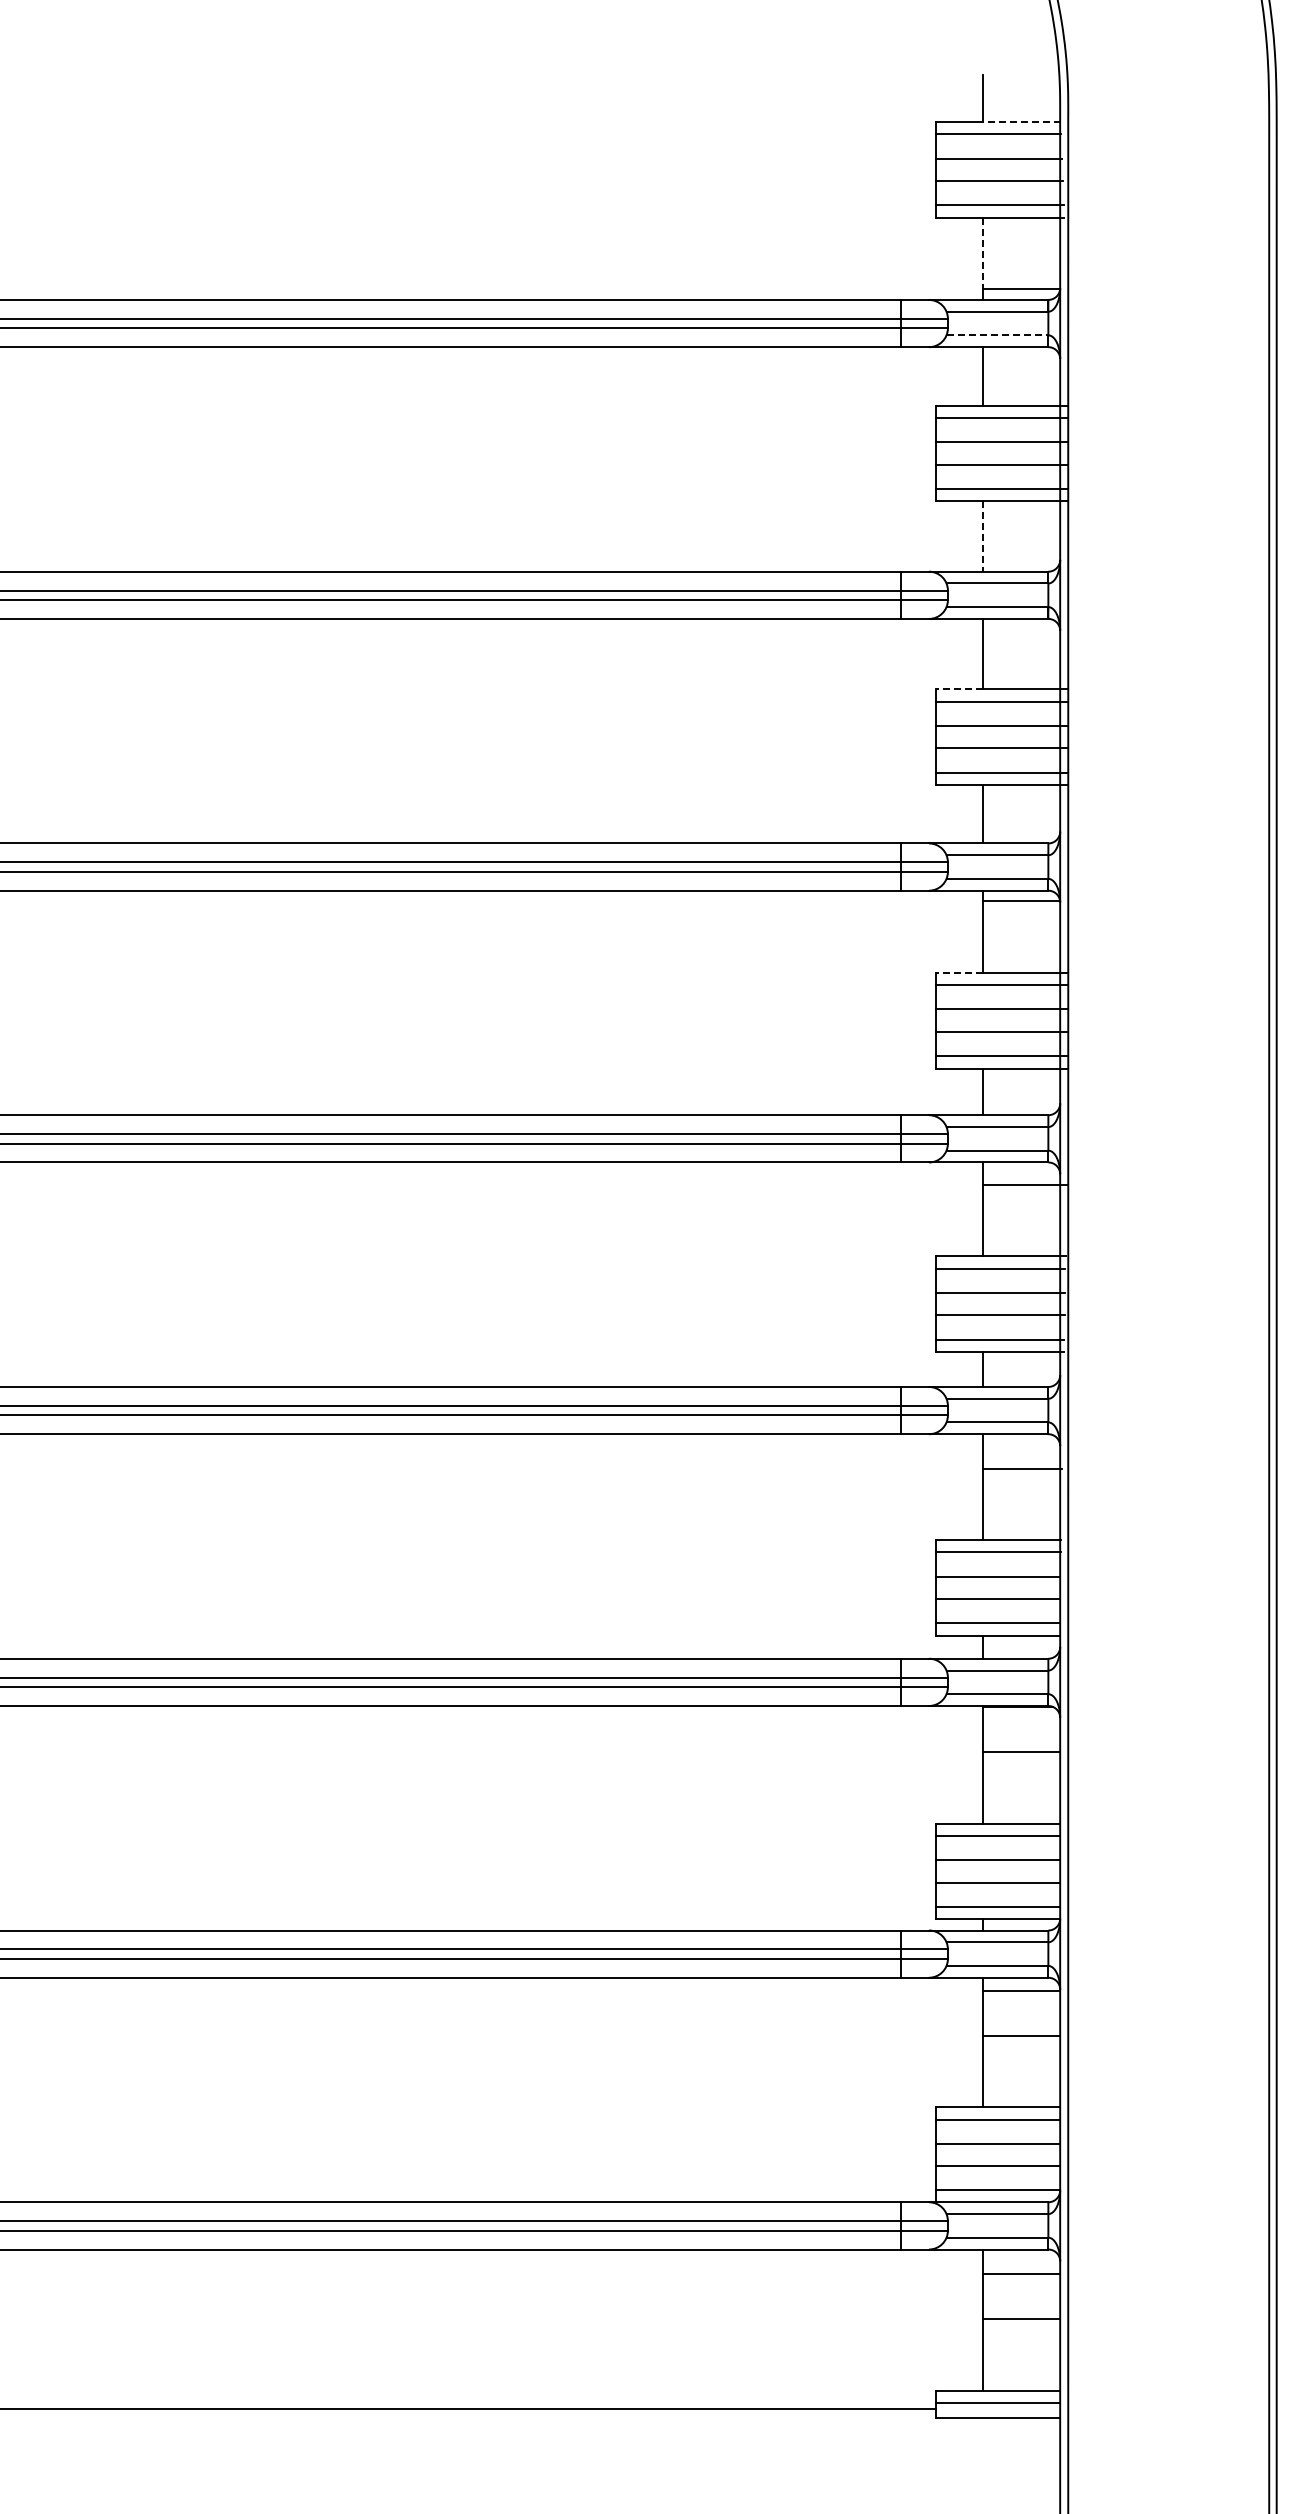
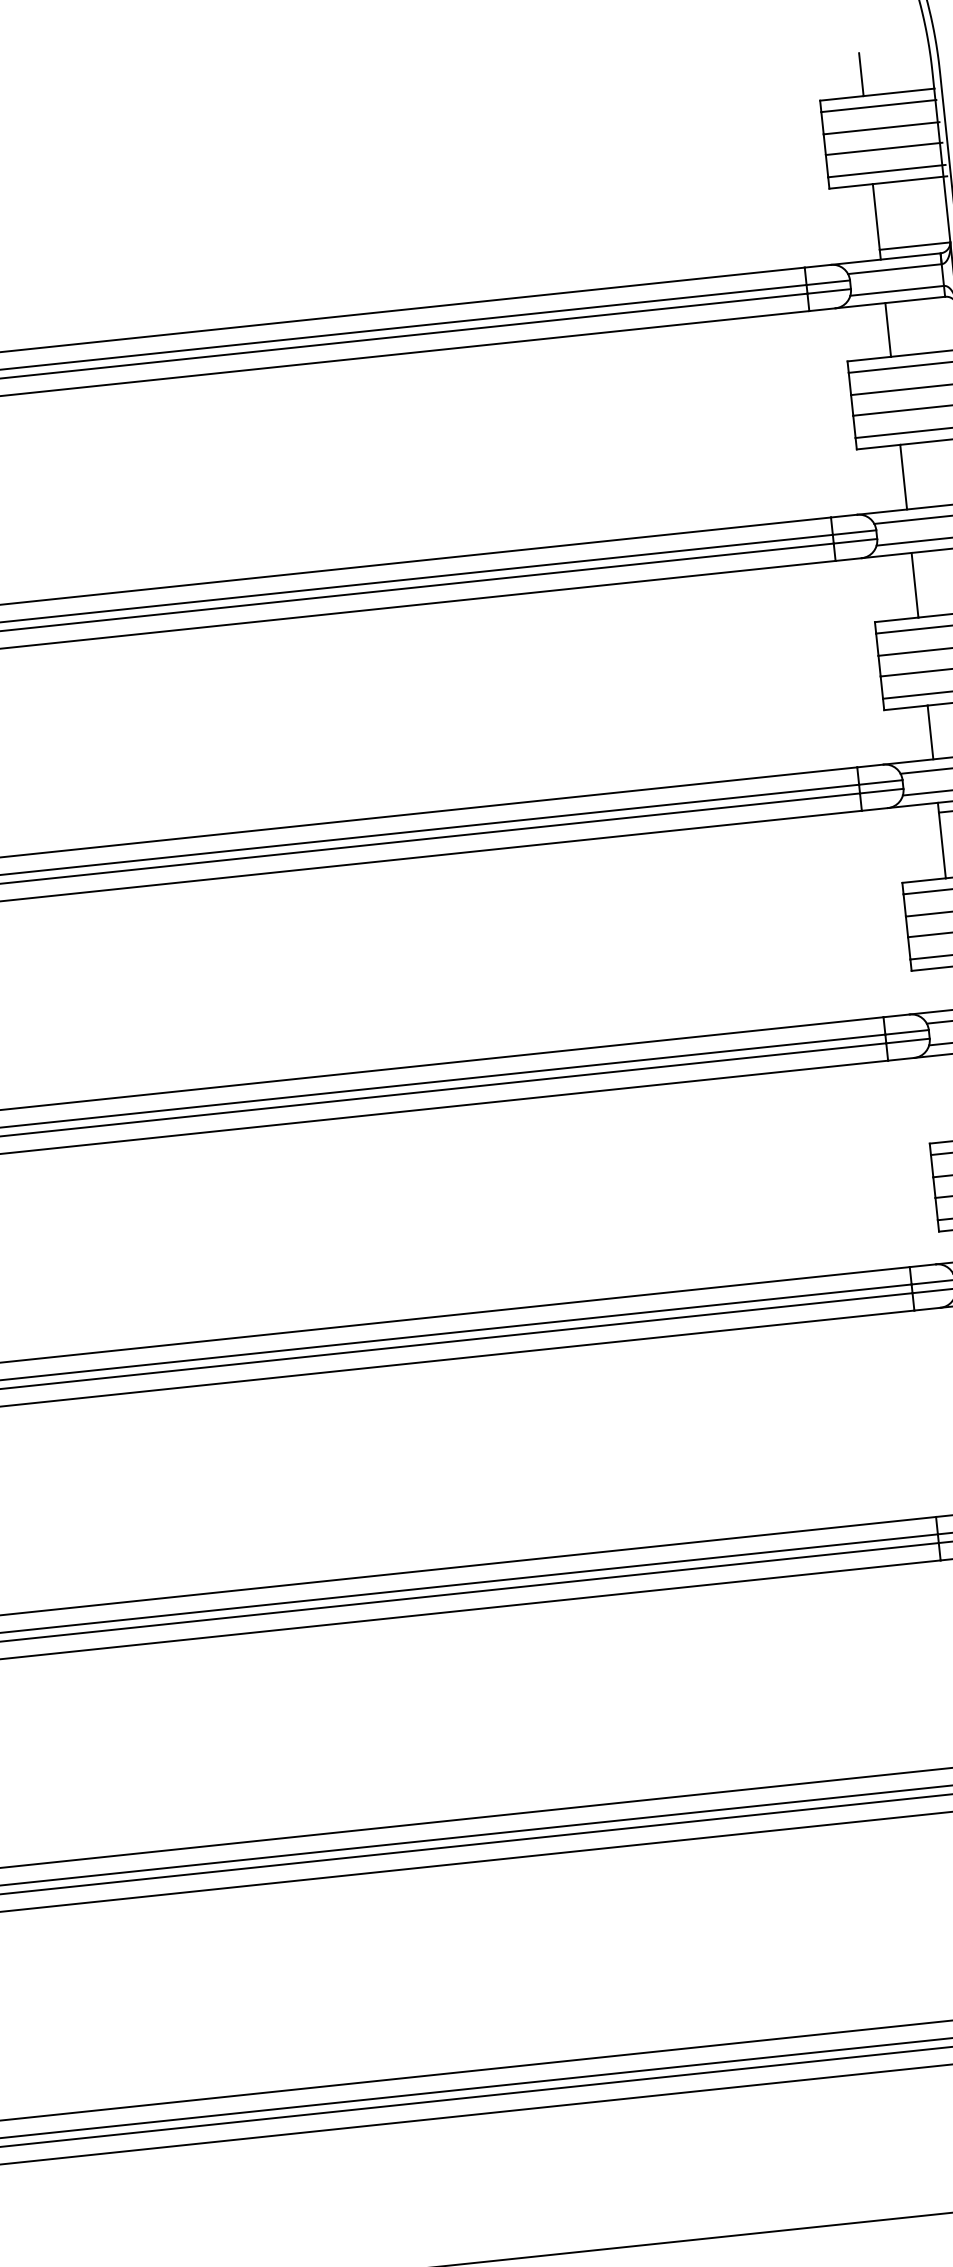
line: (1022, 122) -> (899, 92), dashed -> solid
line: (983, 253) -> (876, 216), dashed -> solid
line: (997, 335) -> (897, 290), dashed -> solid
line: (983, 537) -> (903, 478), dashed -> solid
line: (959, 689) -> (896, 620), dashed -> solid
line: (959, 972) -> (923, 880), dashed -> solid

